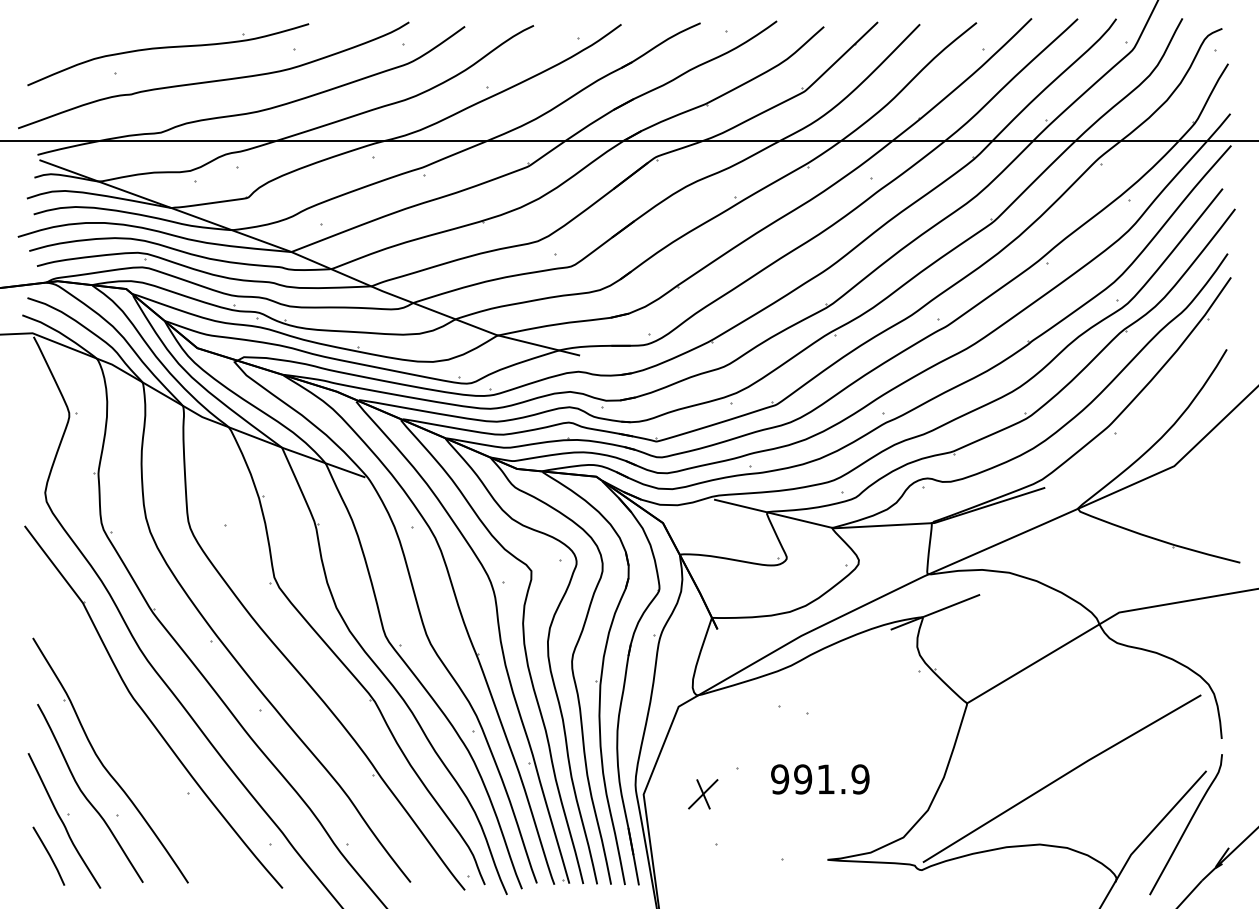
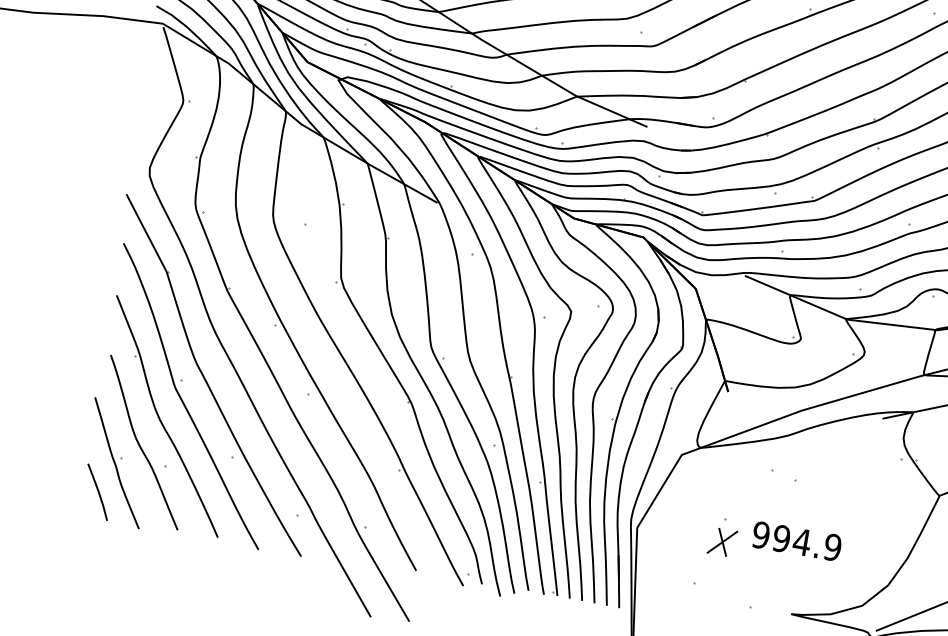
part: (124, 739) -> (182, 399), added
text: (825, 779) -> (801, 542), 991.9 -> 994.9
part: (703, 794) -> (722, 542), moved

